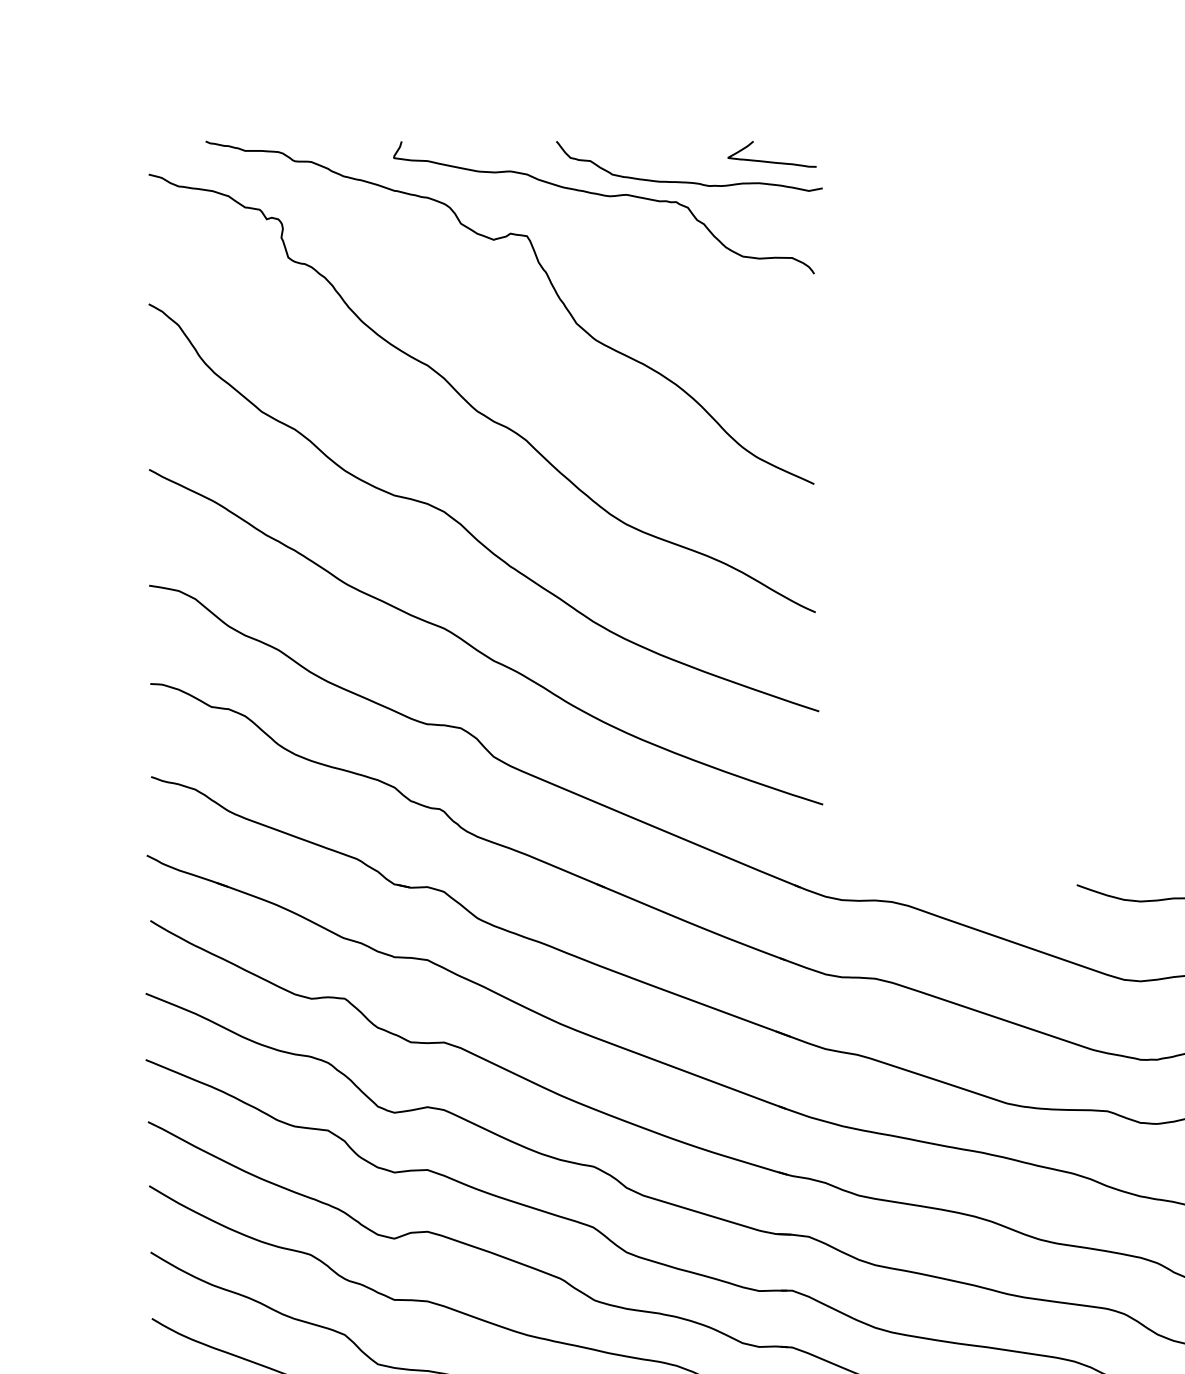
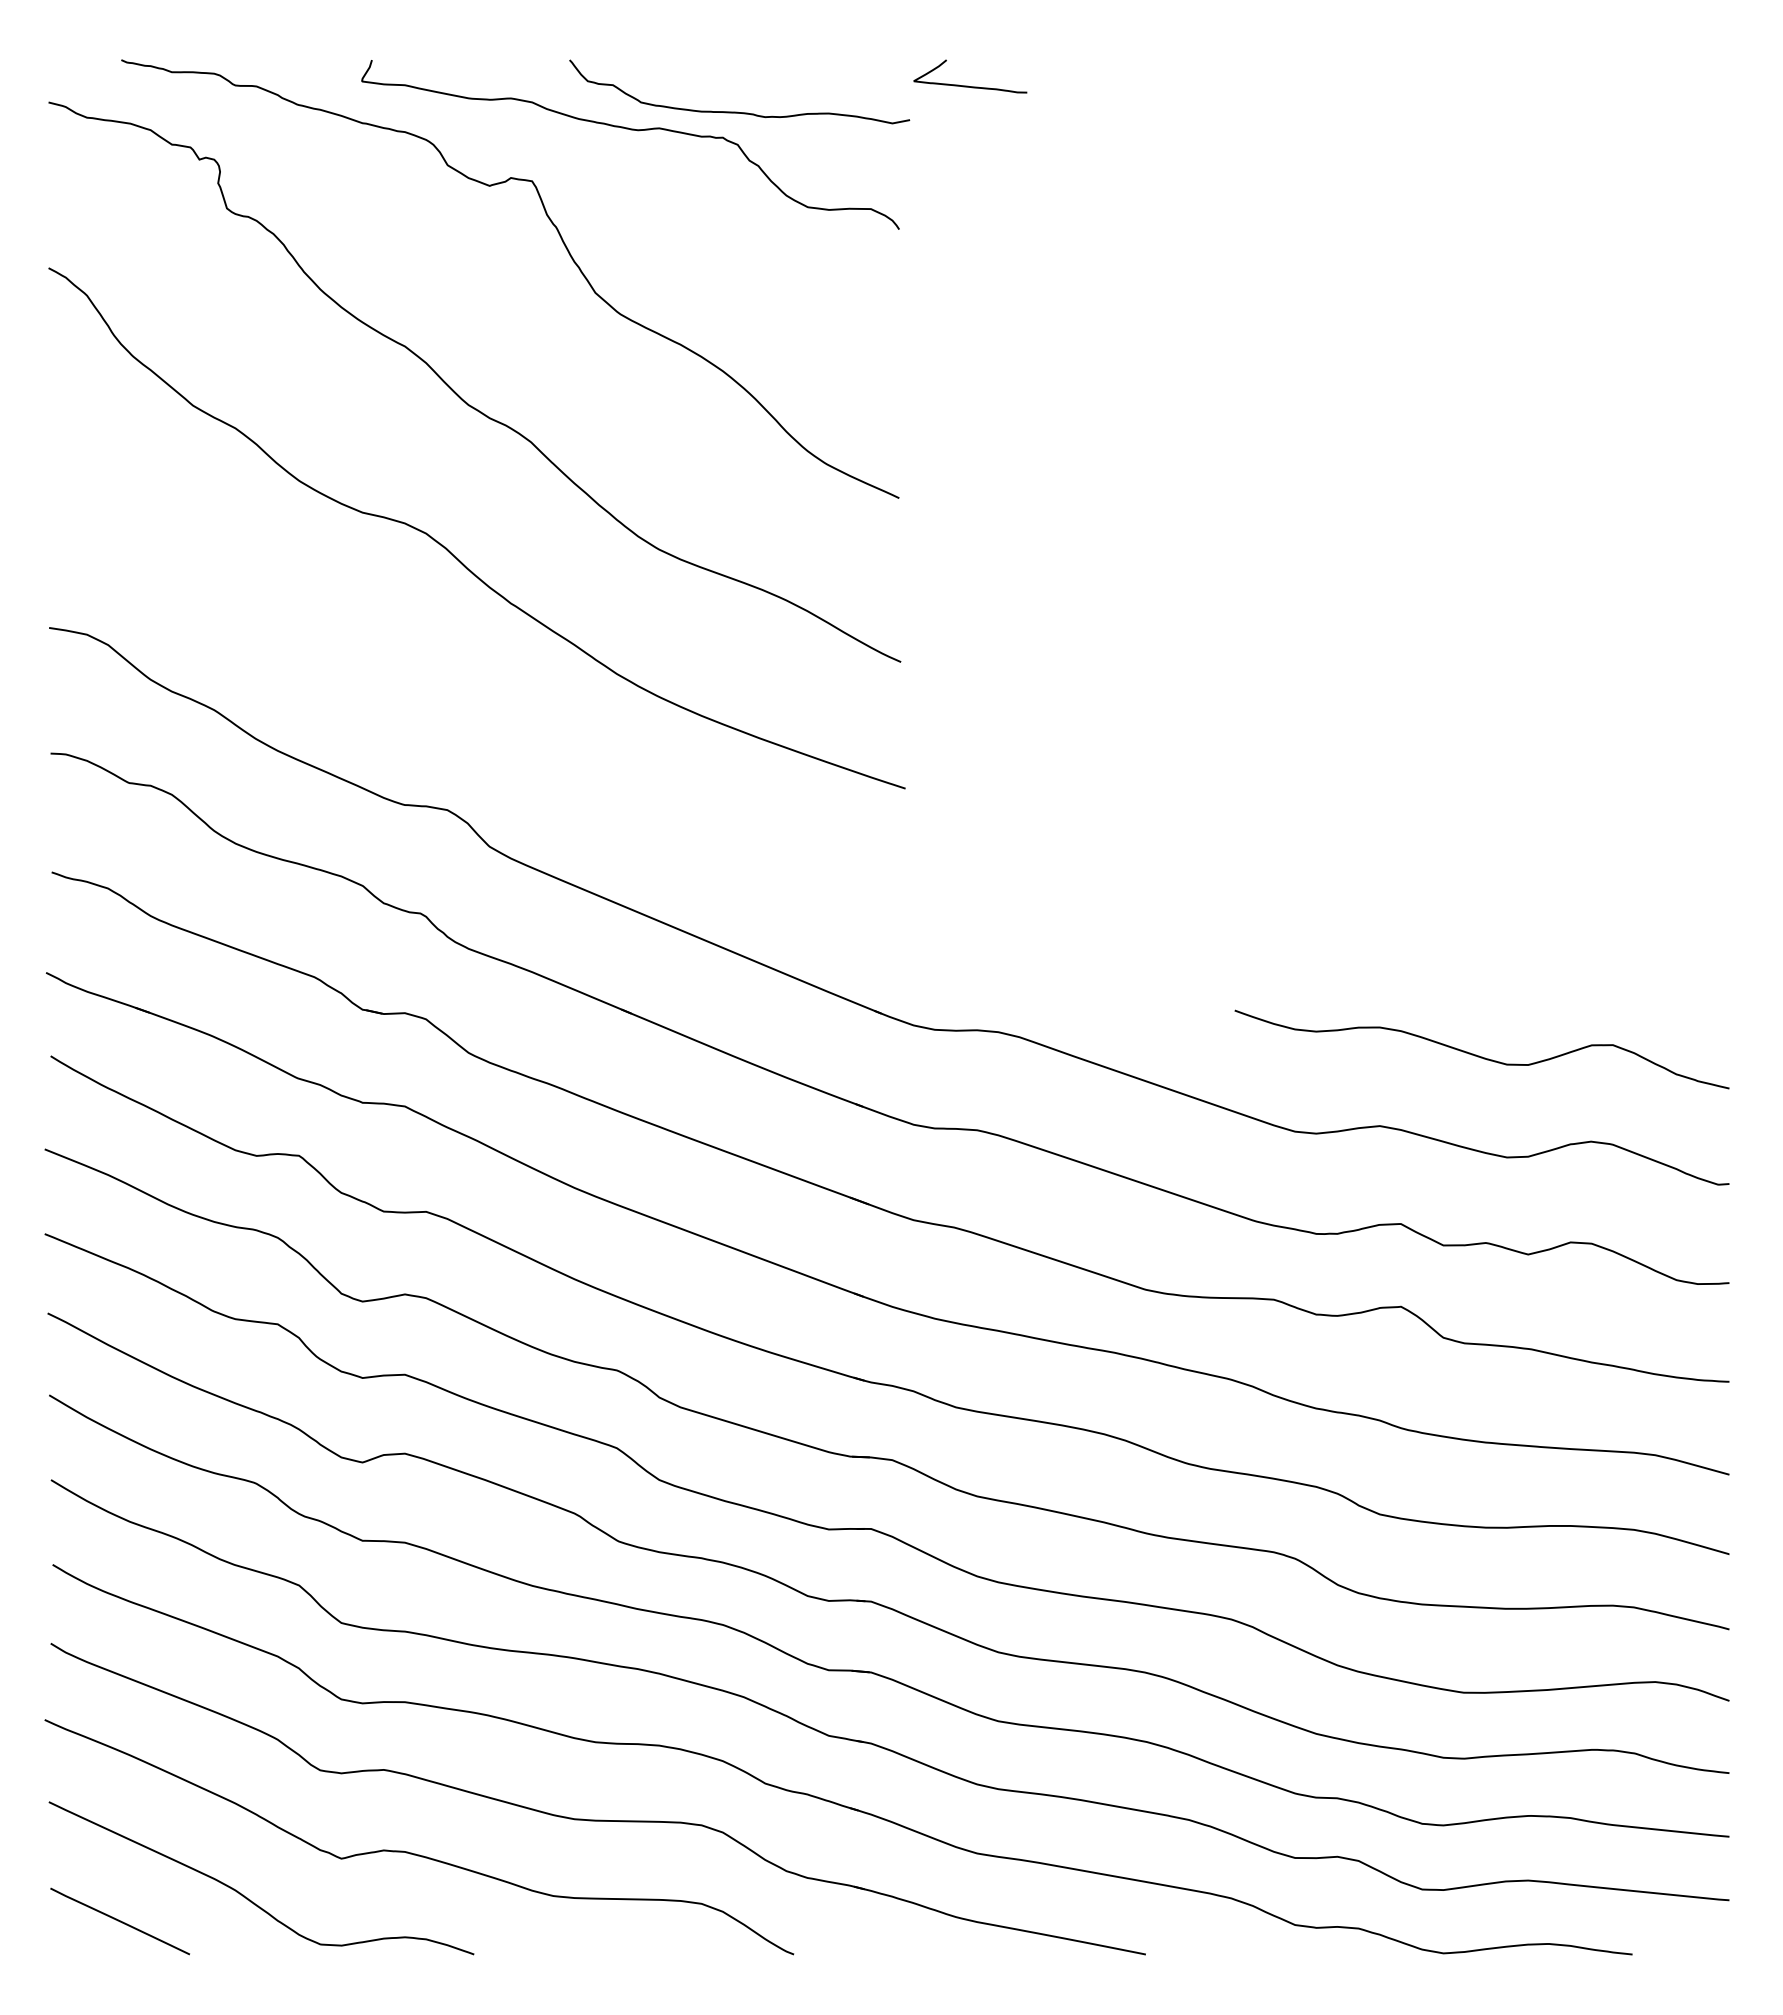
curve: (770, 161) -> (968, 85), moved
curve: (476, 648) -> (467, 708), removed

